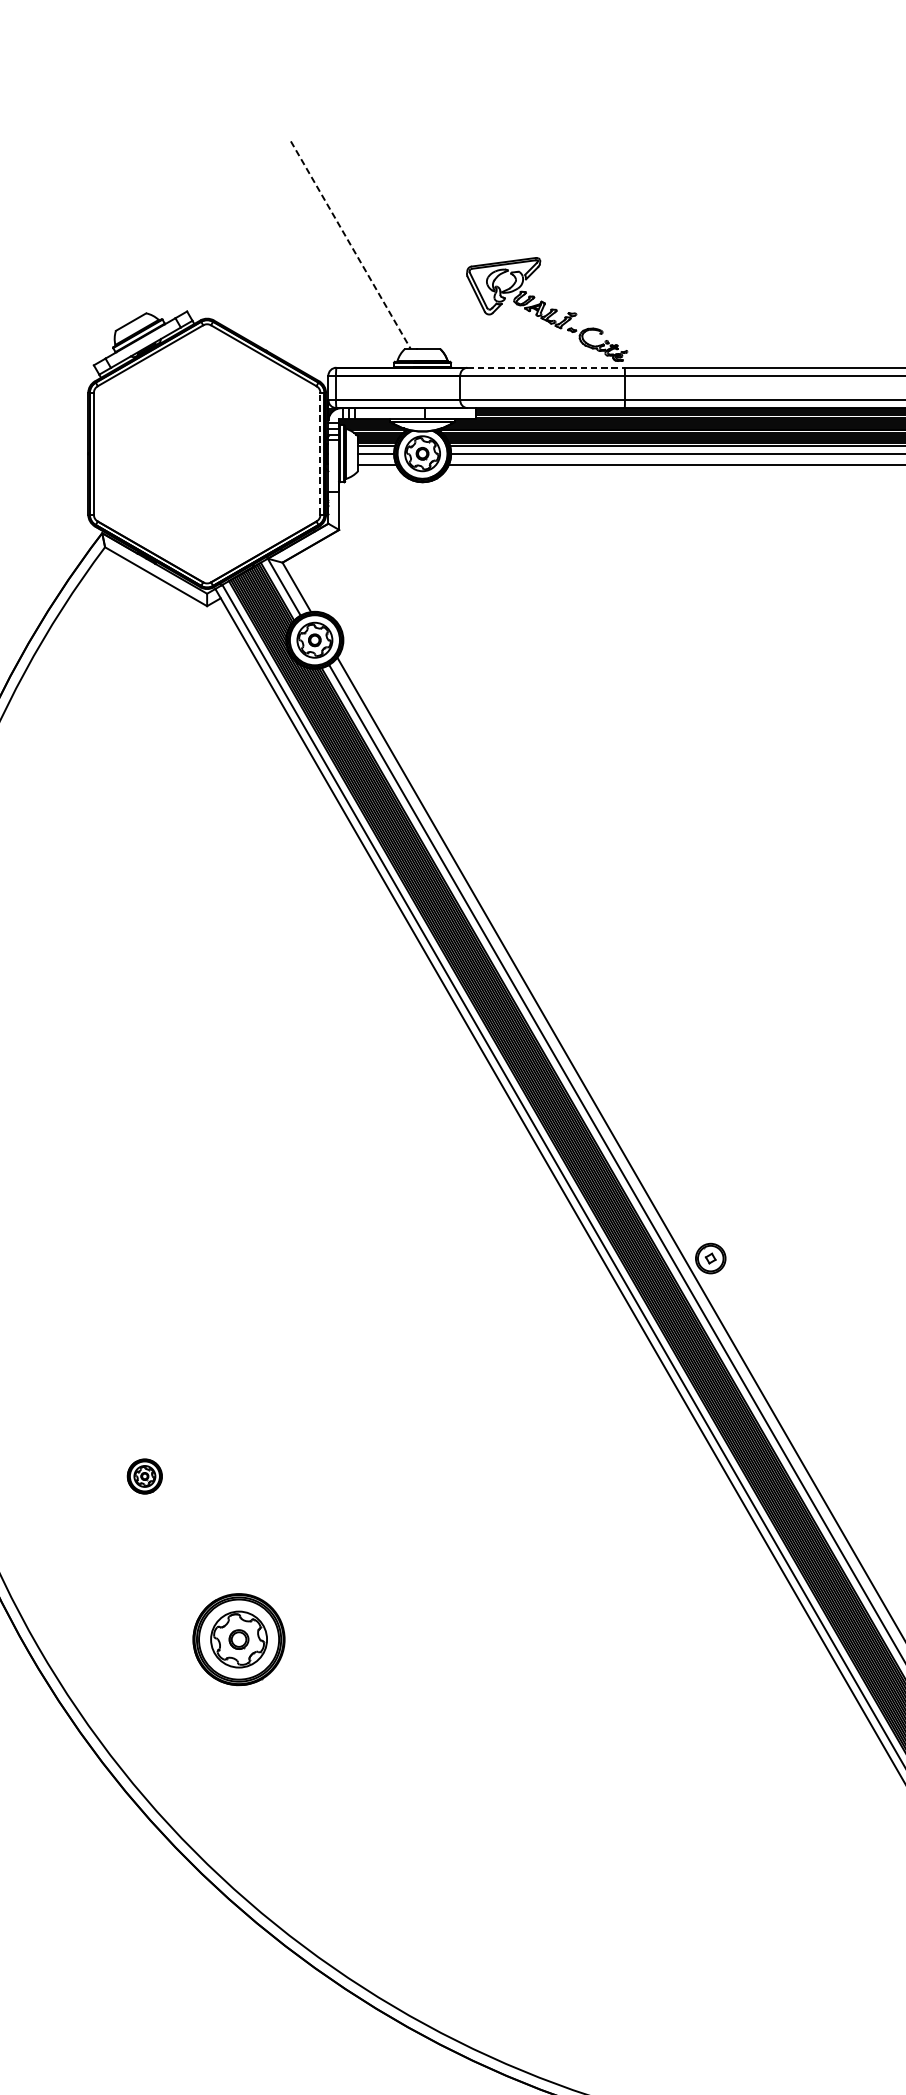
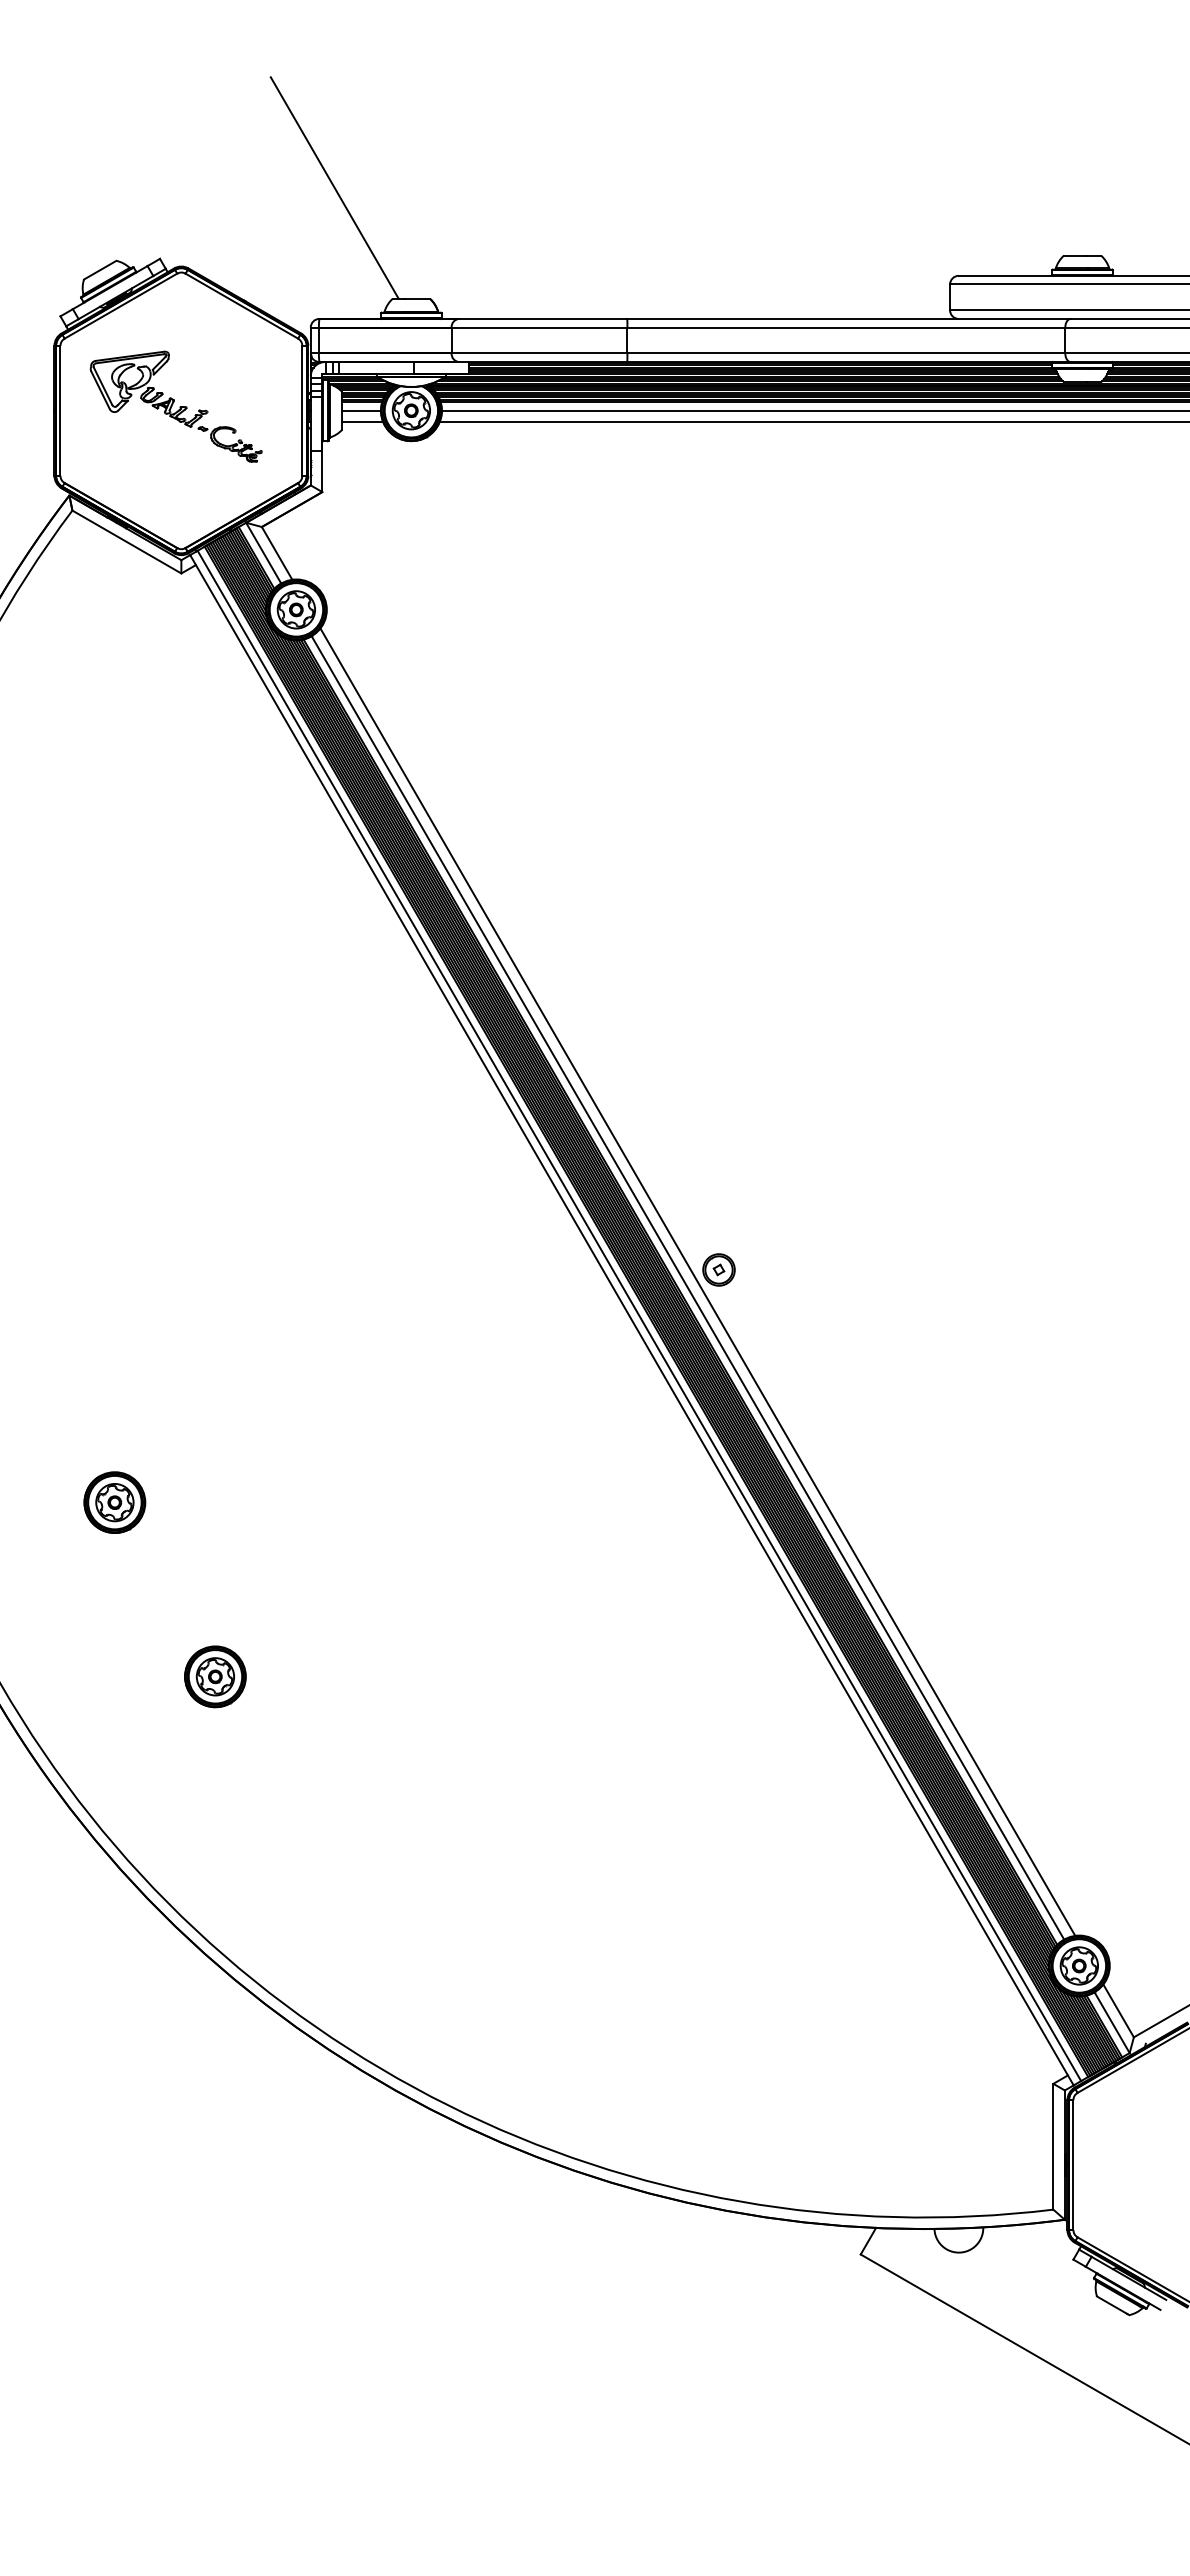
line: (350, 245) -> (334, 188), dashed -> solid
part: (546, 309) -> (175, 406), moved
line: (546, 367) -> (543, 318), dashed -> solid
line: (320, 453) -> (302, 410), dashed -> solid
part: (144, 1476) -> (114, 1502), size x1.67
part: (239, 1639) -> (215, 1676), size x0.62

